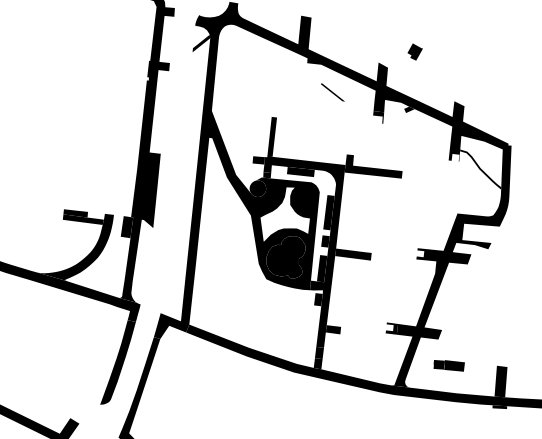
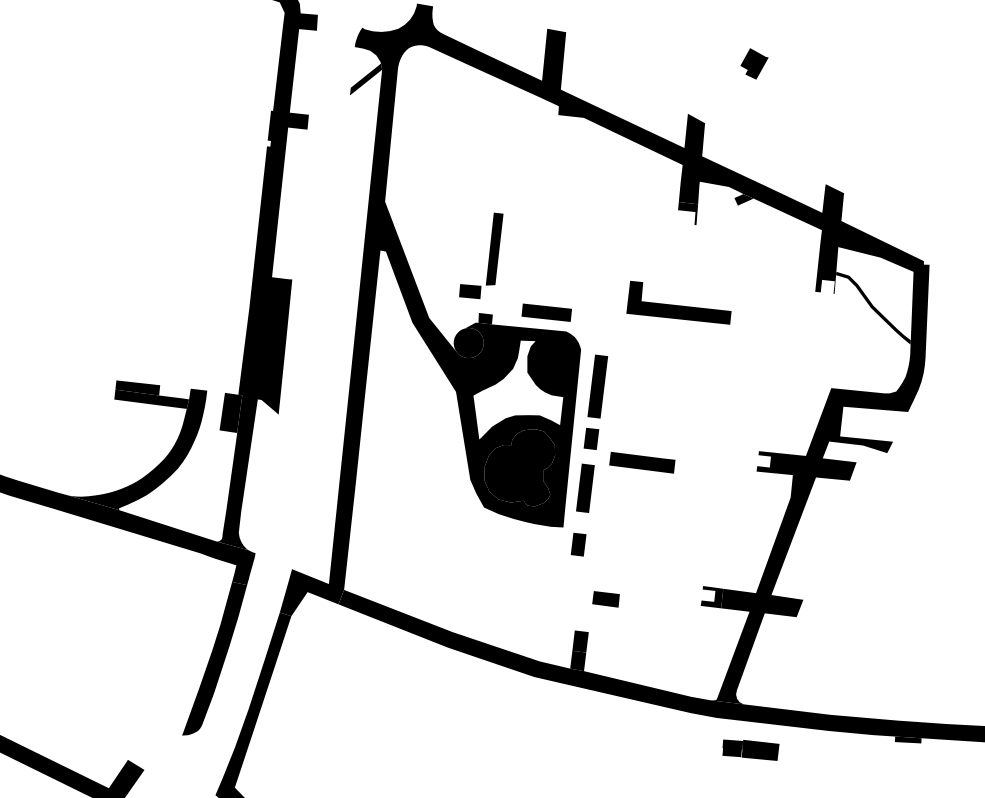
part: (414, 51) -> (753, 62), moved
line: (332, 92) -> (604, 168), removed
fill: (304, 251) -> (553, 457), removed
part: (448, 365) -> (749, 749), moved
fill: (500, 381) -> (909, 693), removed

